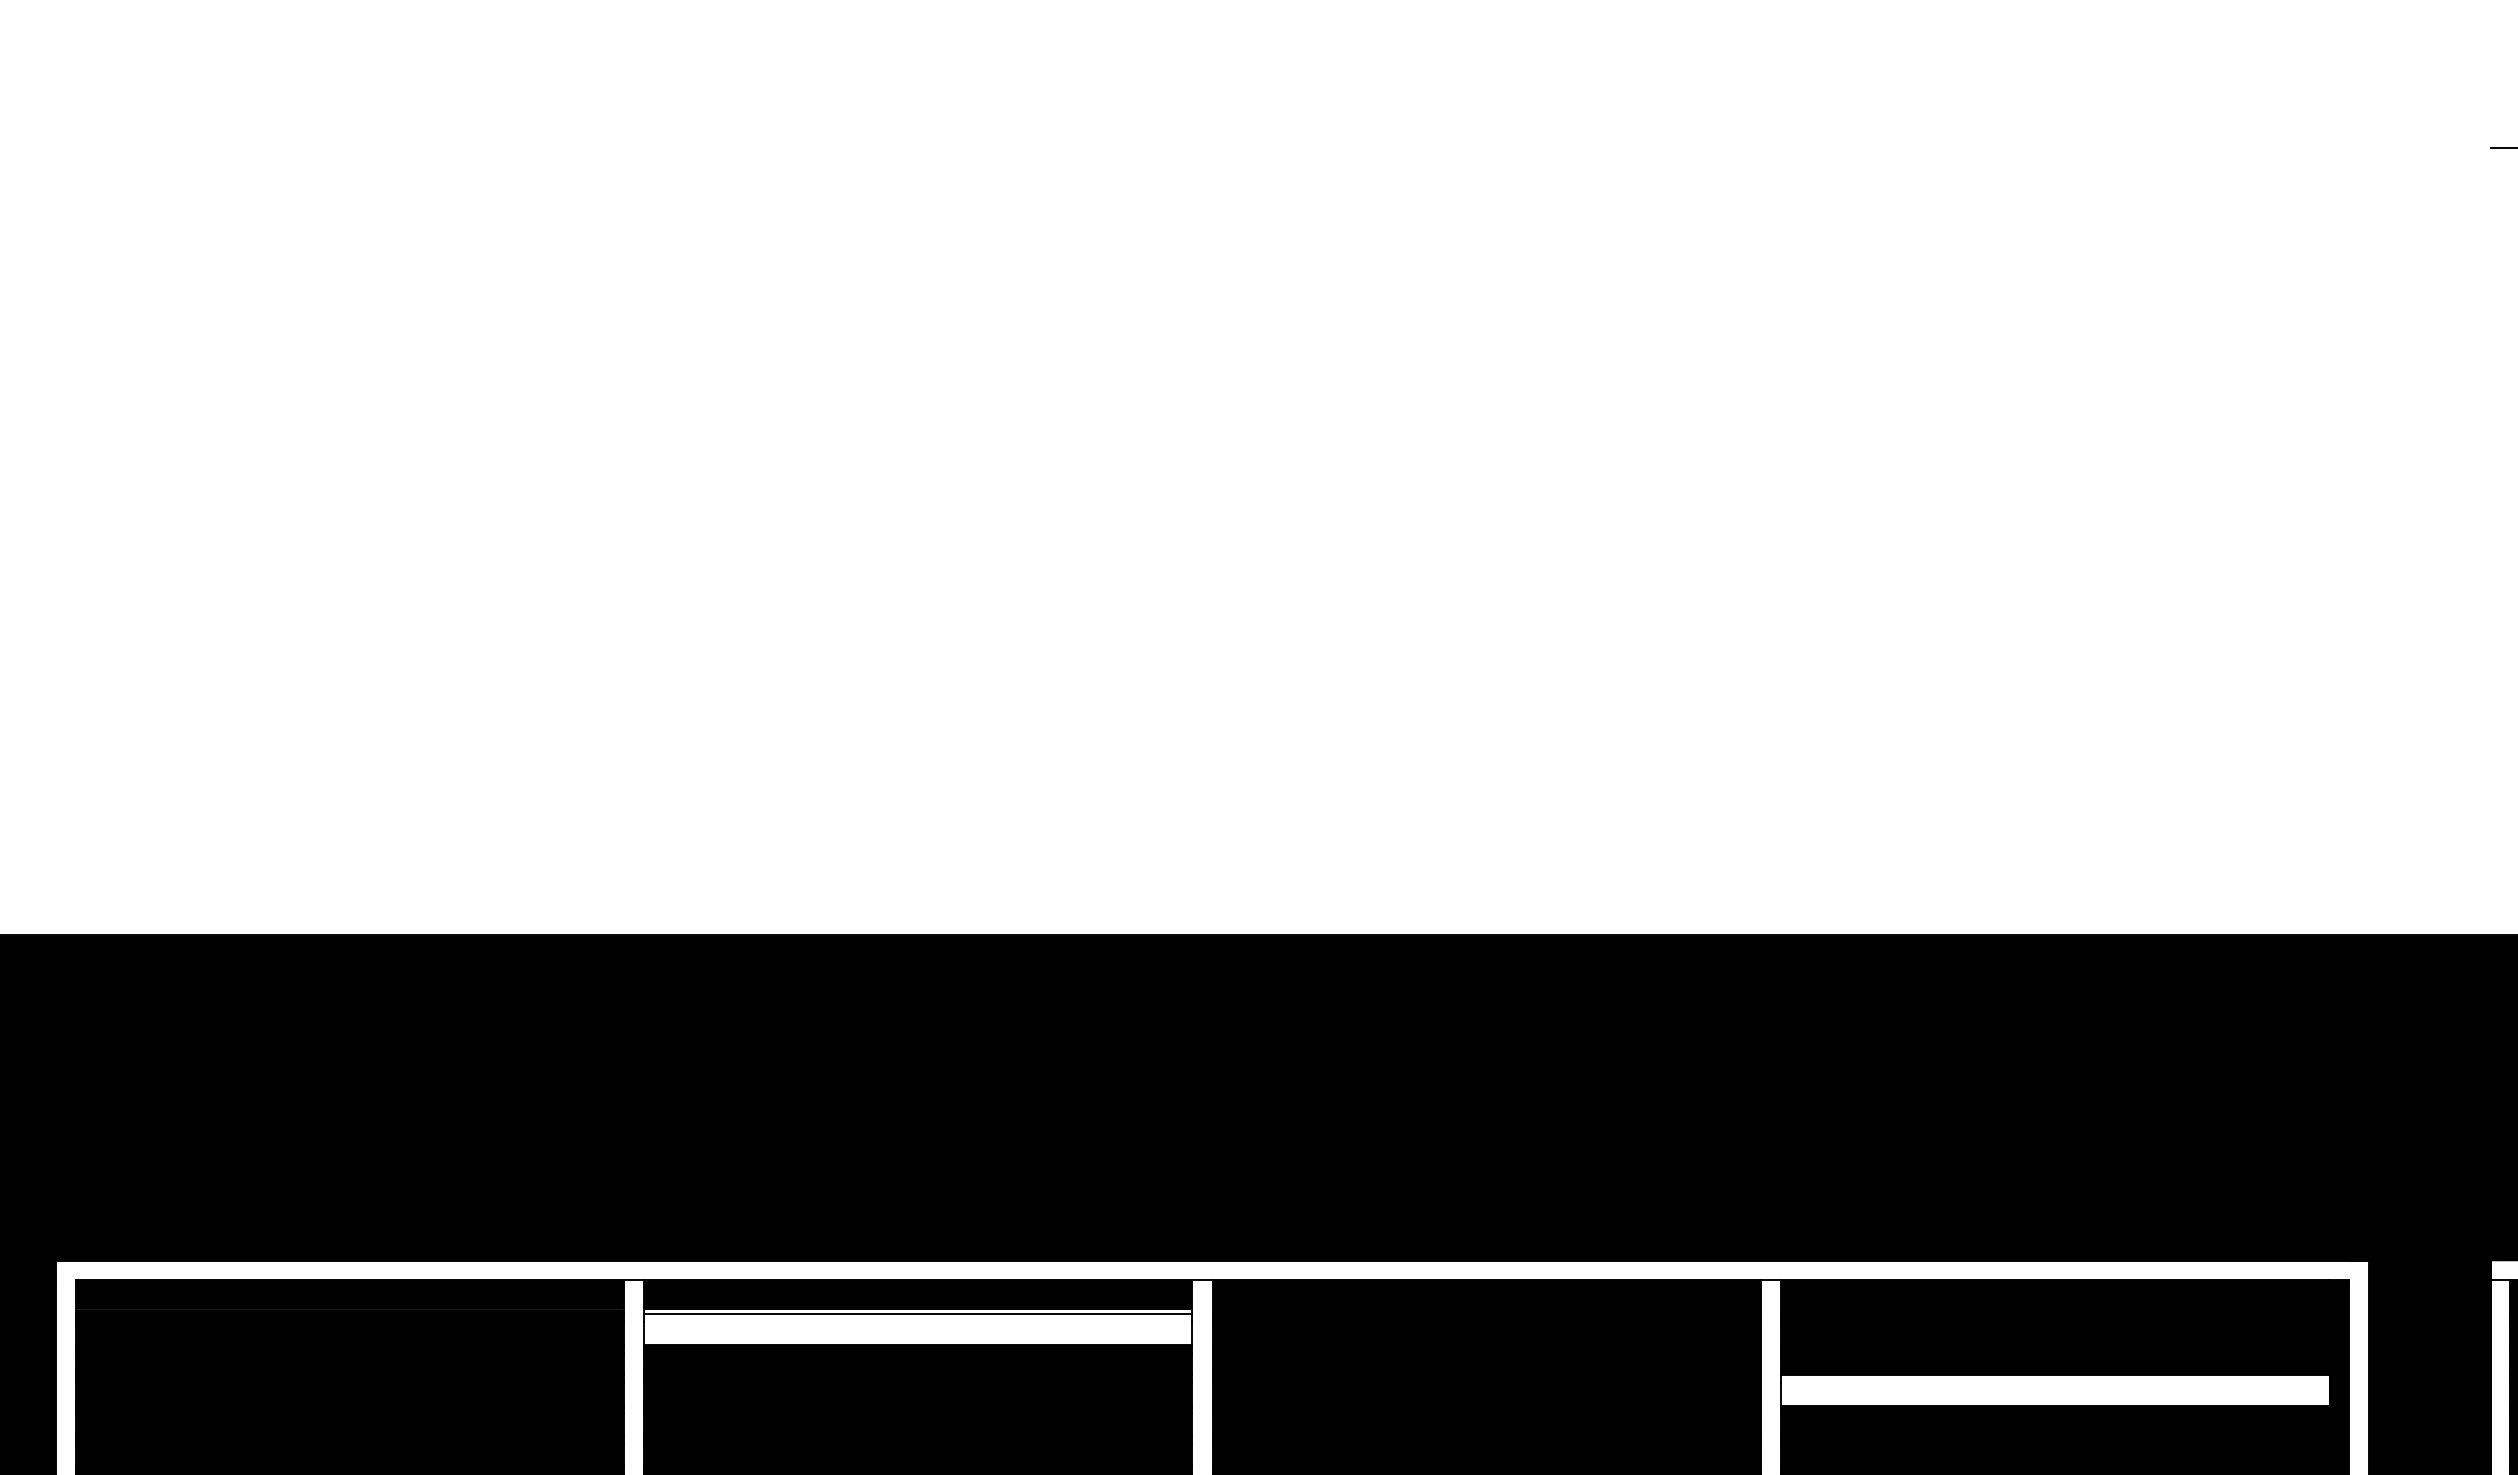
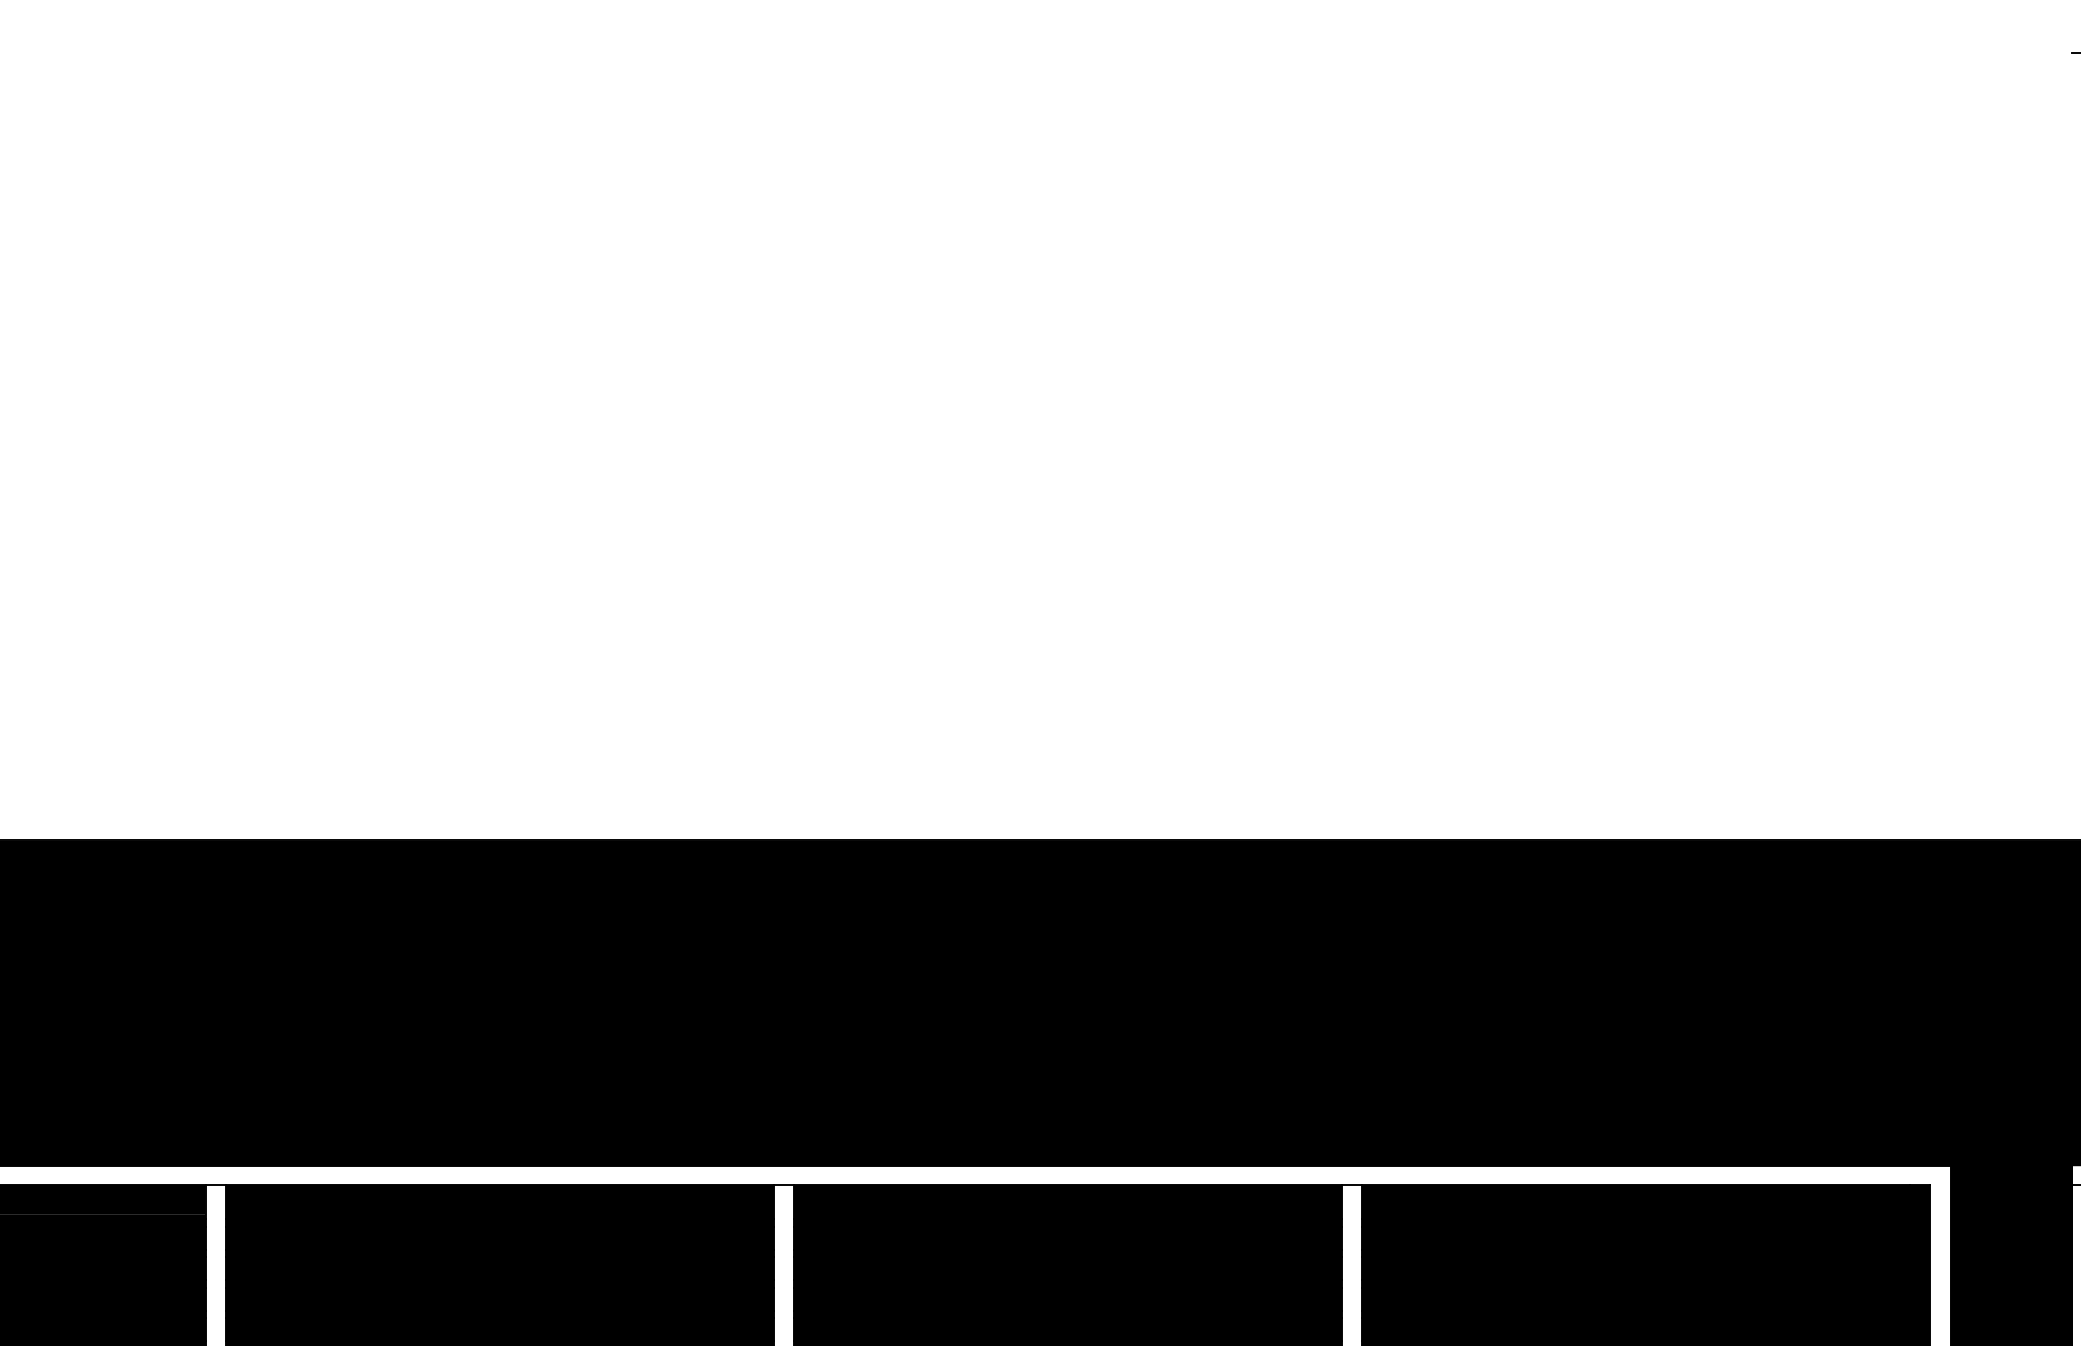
fill: (918, 1326) -> (499, 1231), added
fill: (2054, 1390) -> (1635, 1295), added

